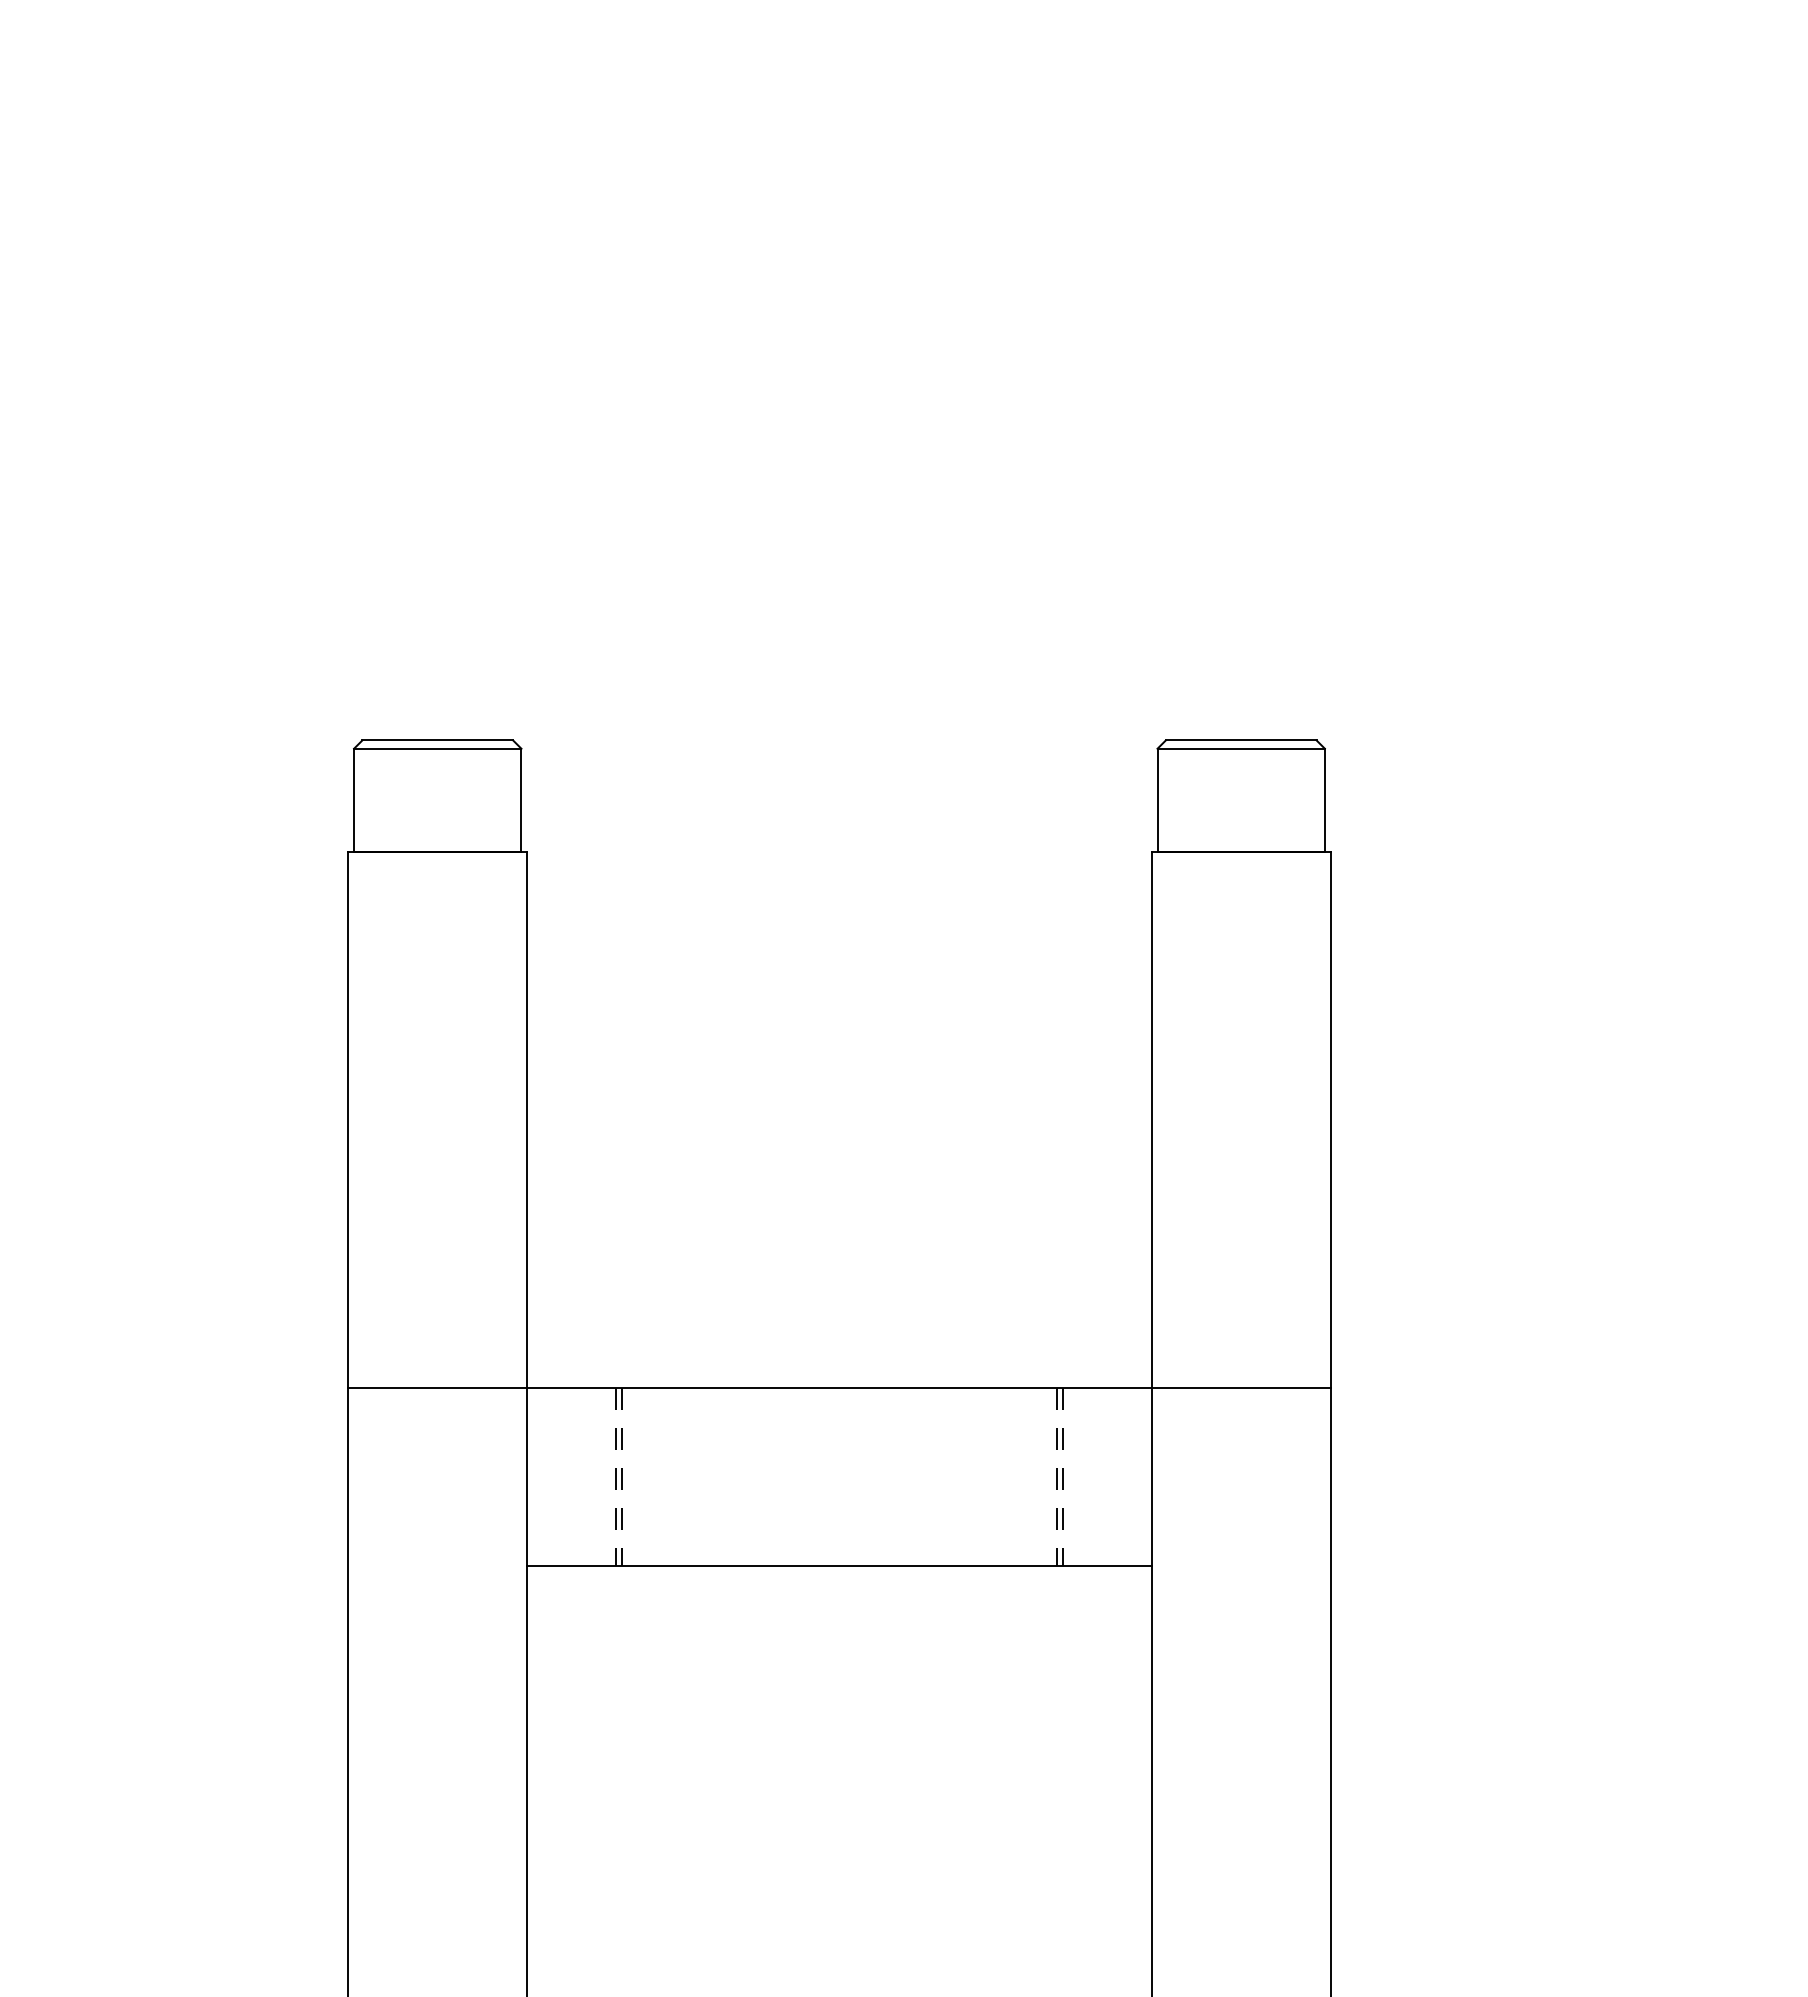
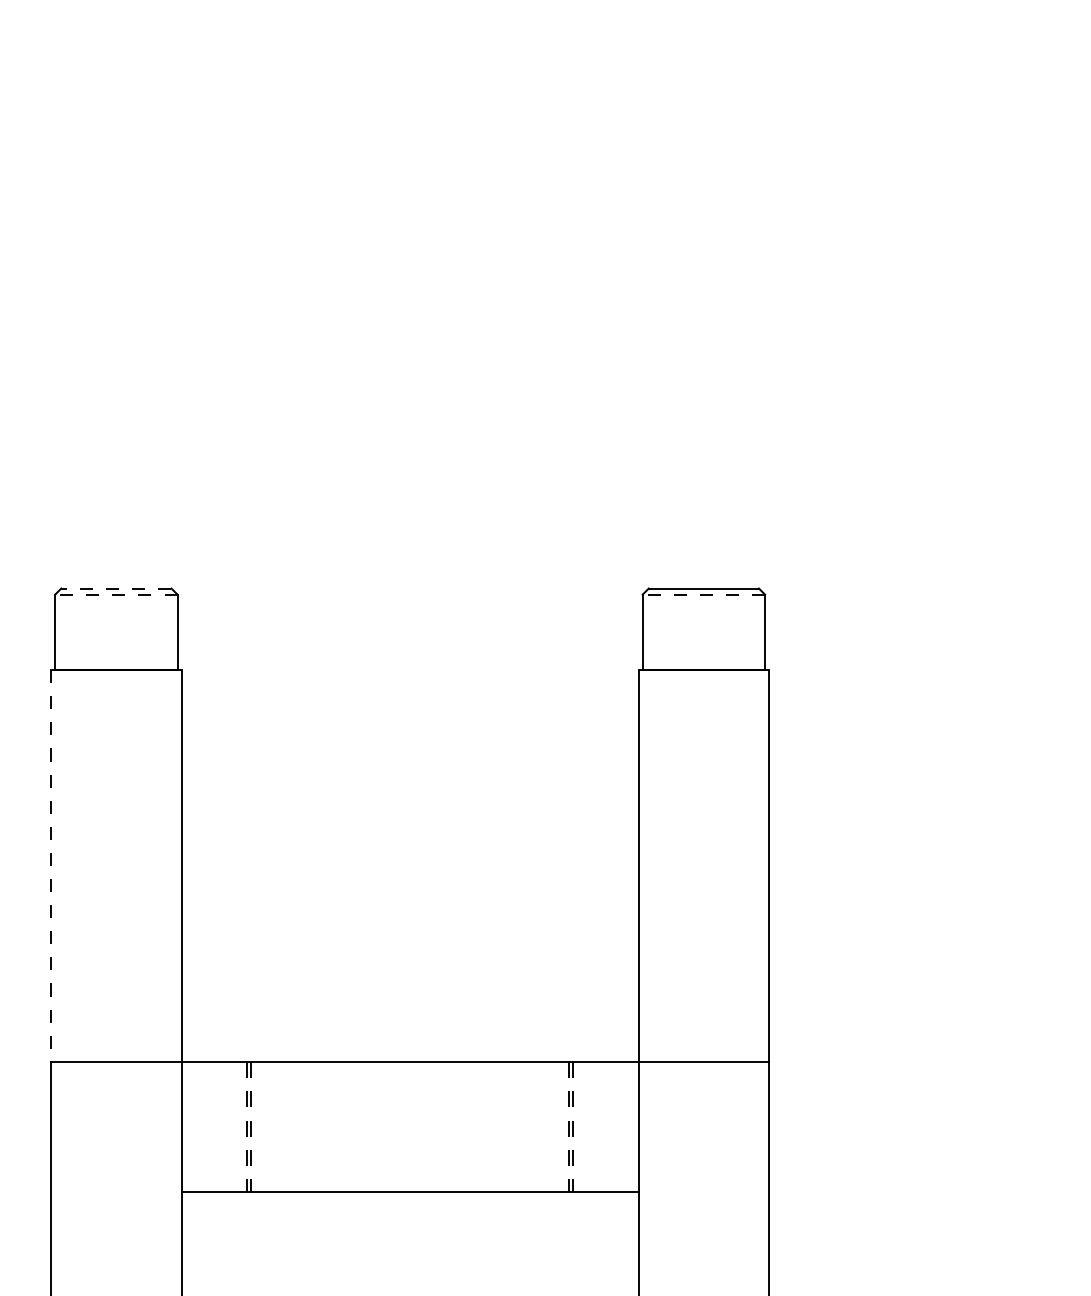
line: (437, 740) -> (116, 588), solid -> dashed
line: (437, 748) -> (116, 594), solid -> dashed
line: (1241, 748) -> (704, 594), solid -> dashed
line: (348, 1119) -> (51, 865), solid -> dashed

